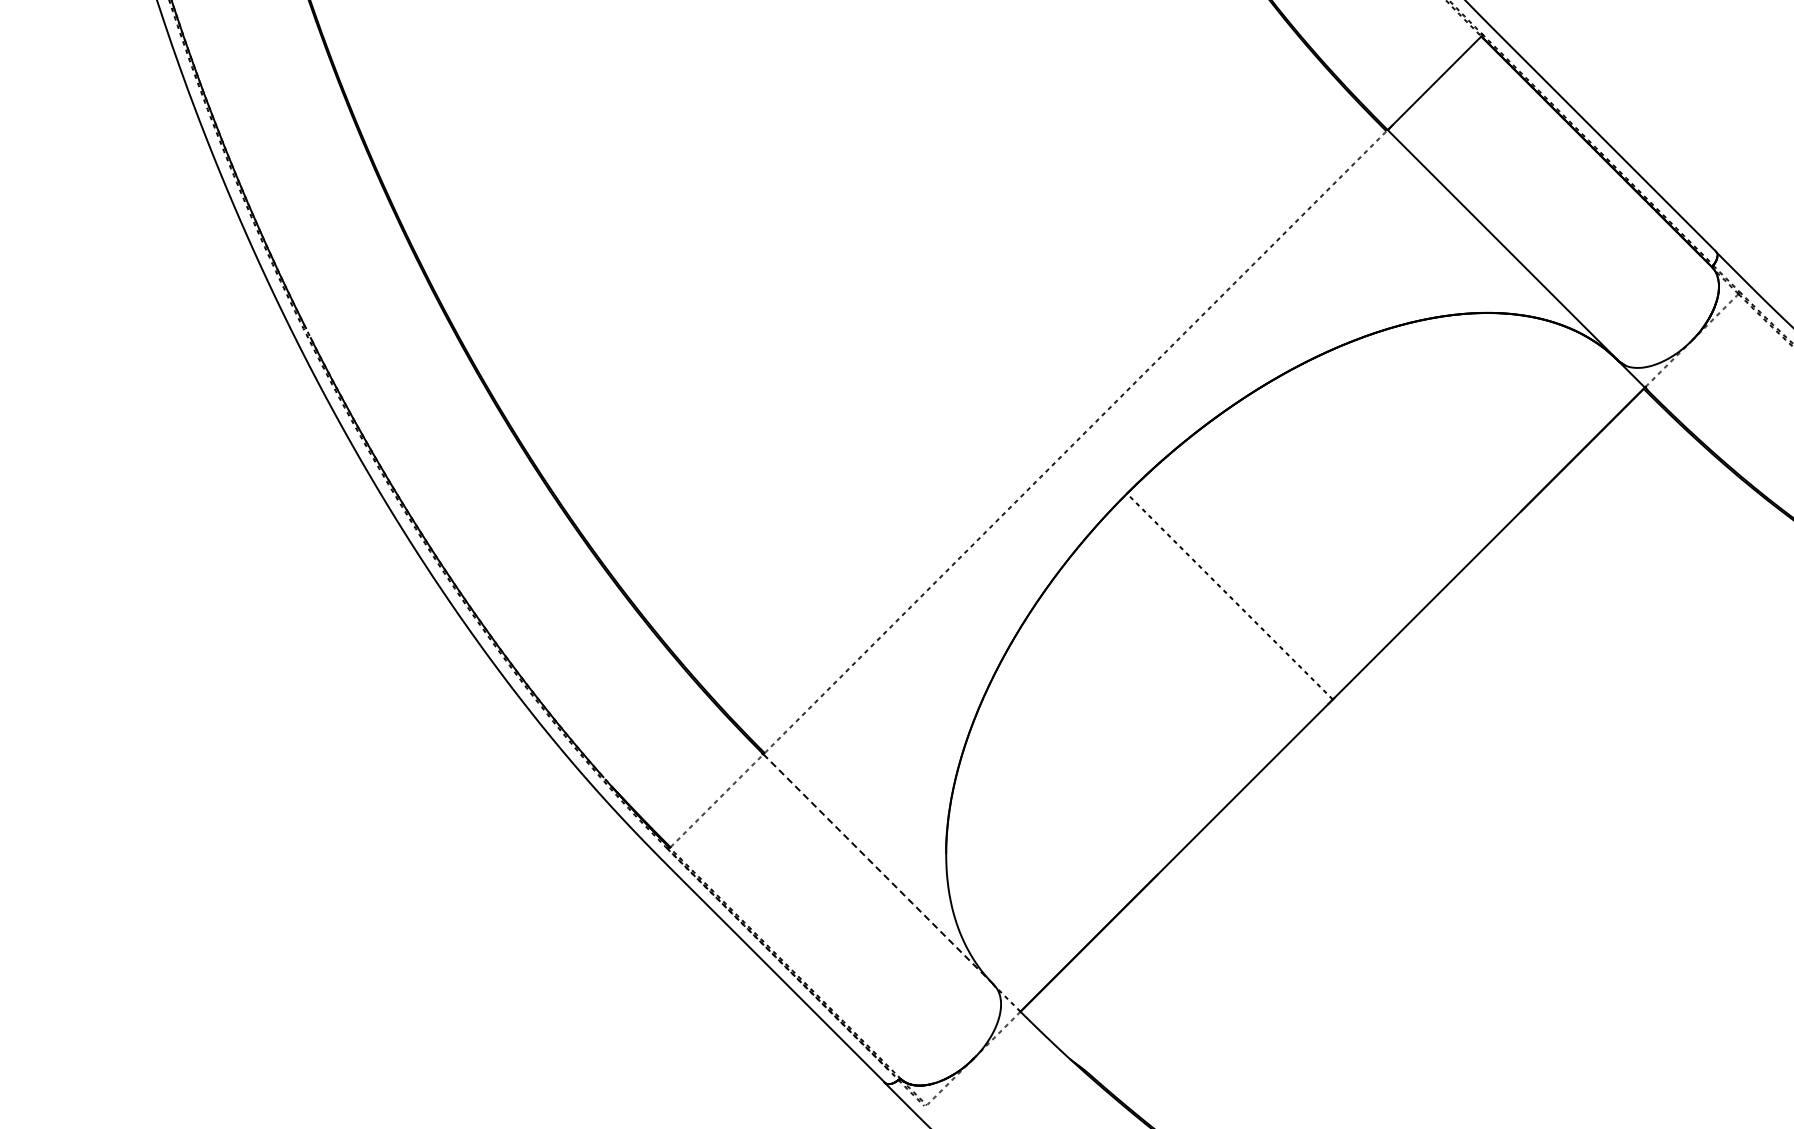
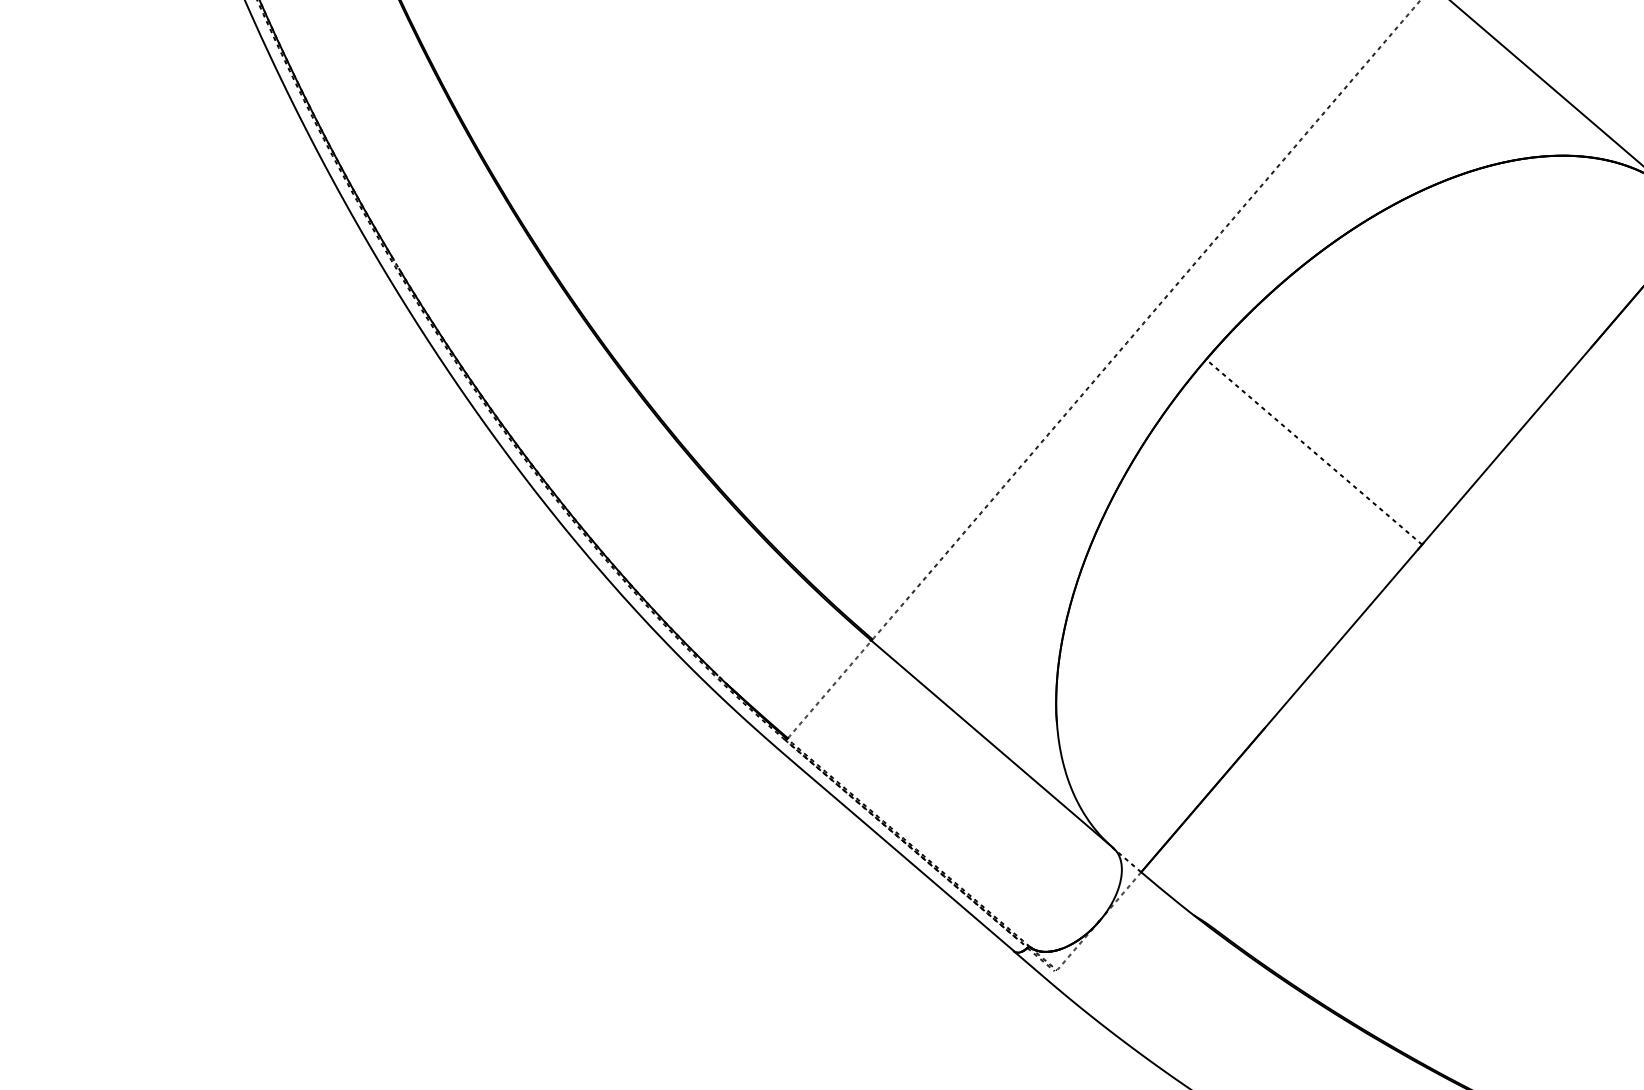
line: (878, 869) -> (992, 744), dashed -> solid

